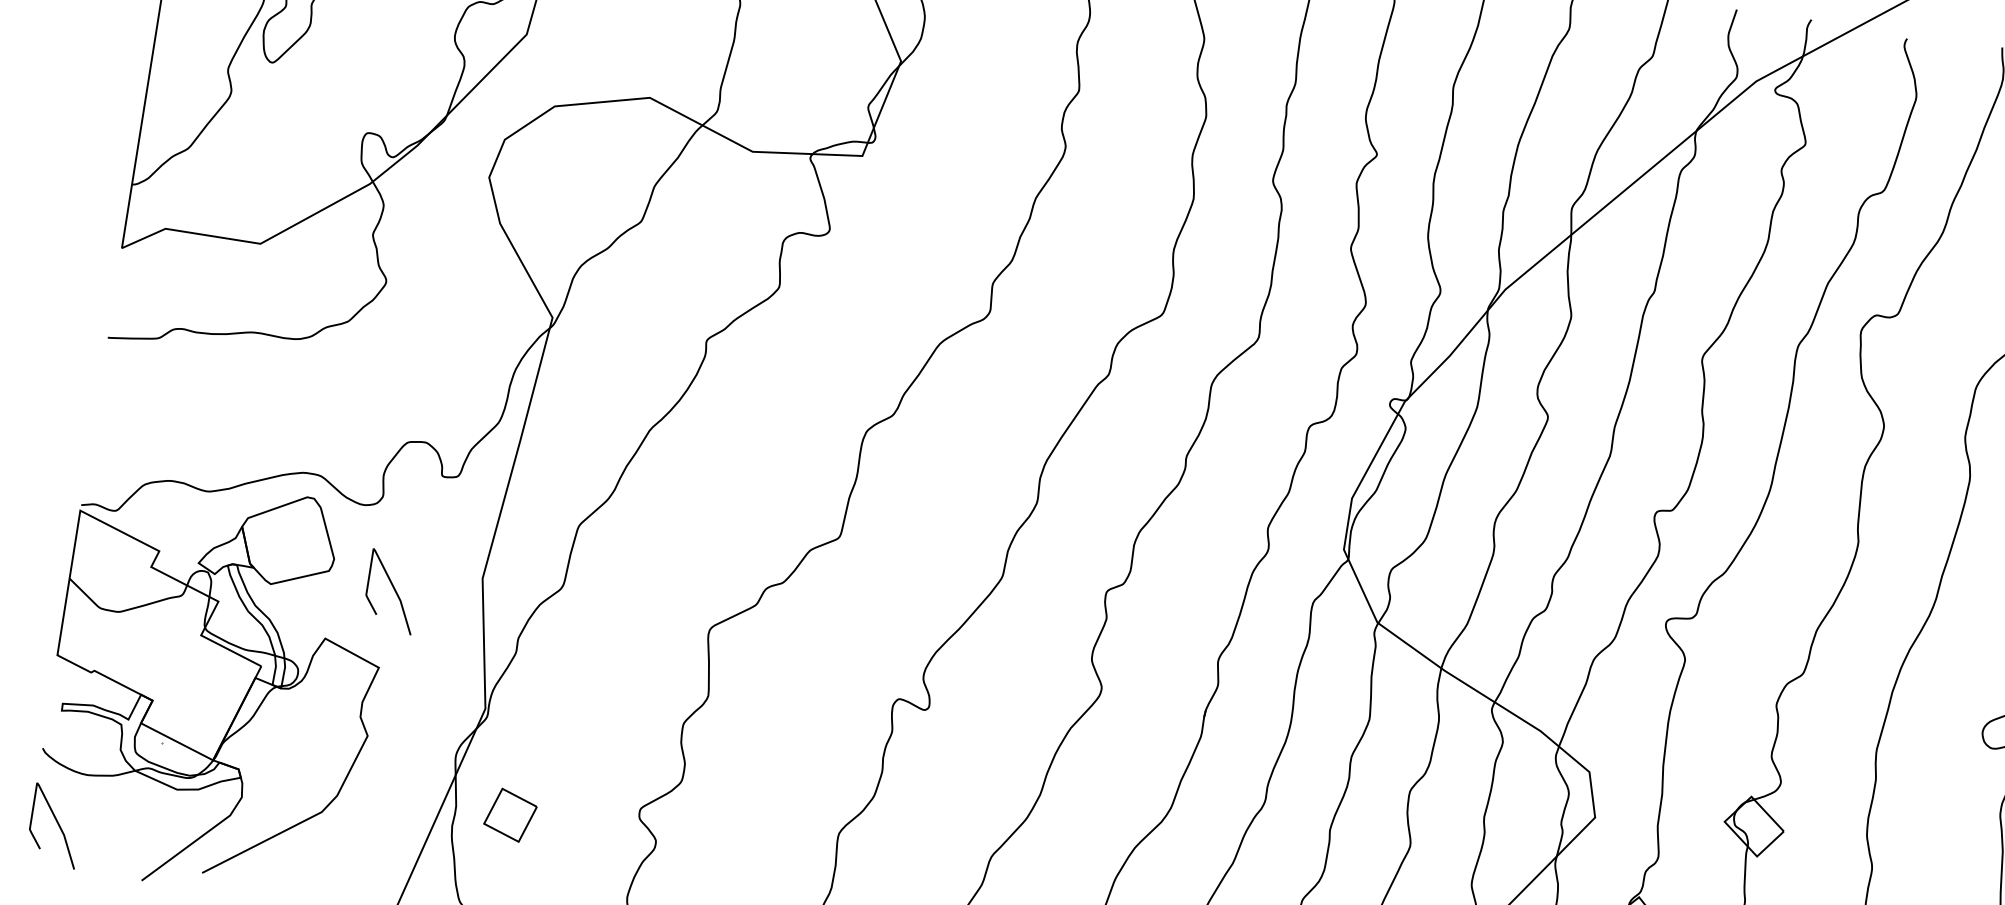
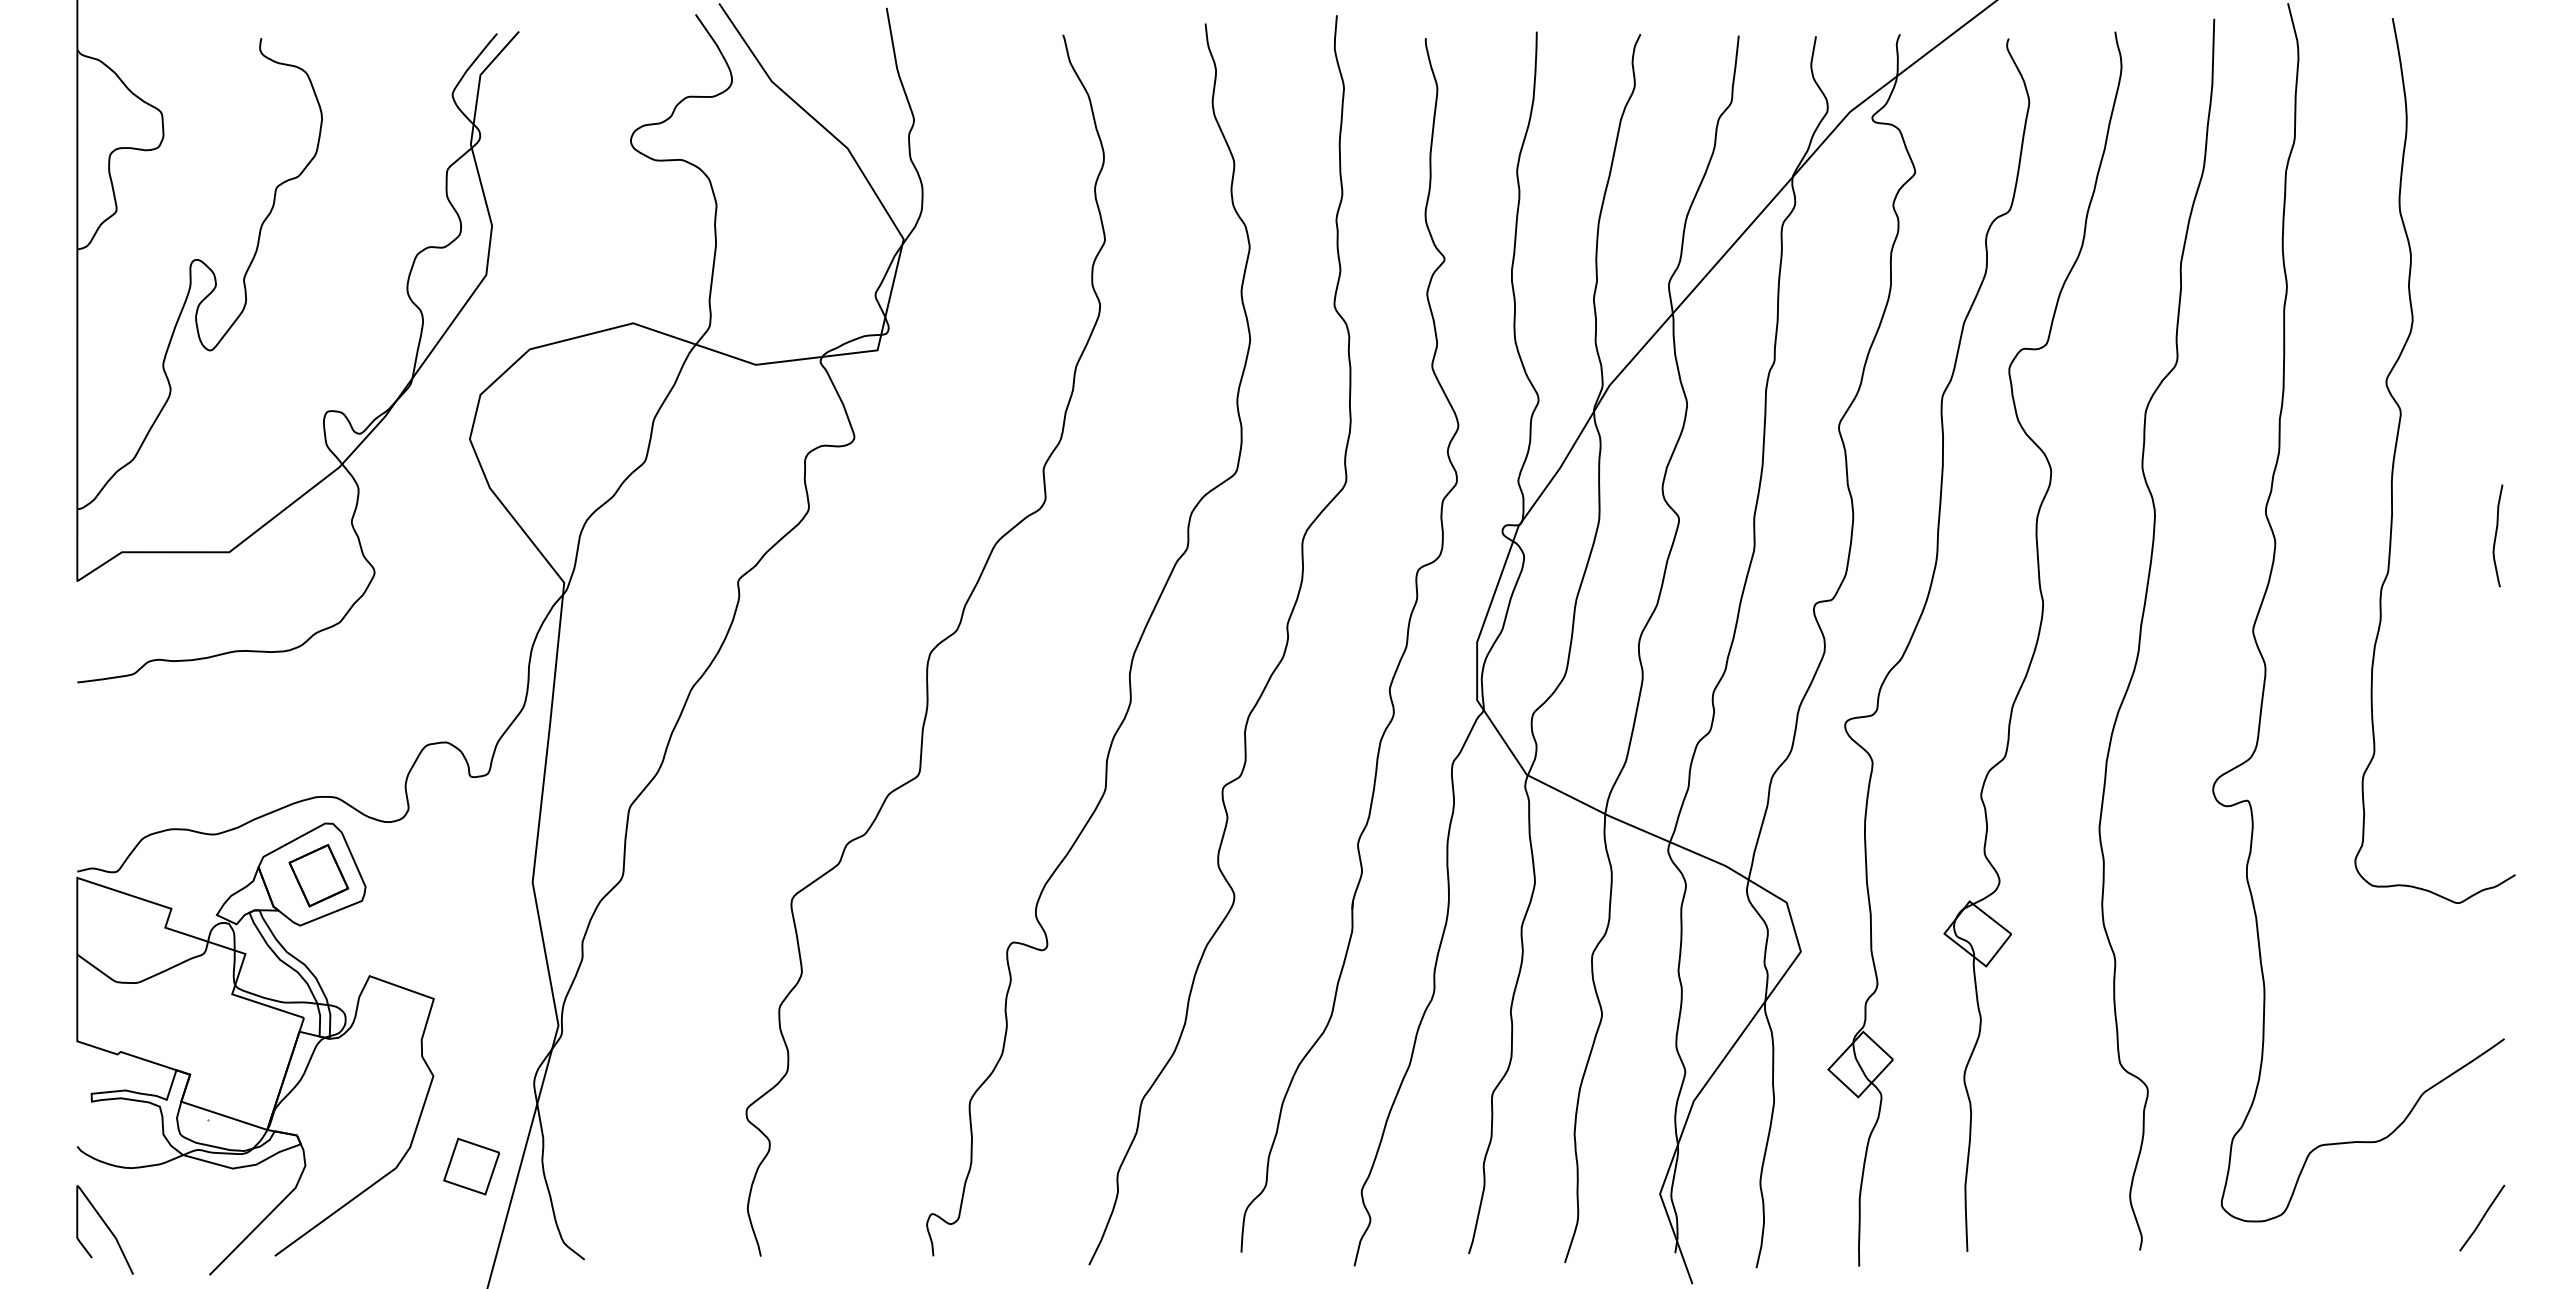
part: (294, 542) -> (318, 875), added
curve: (394, 590) -> (437, 911), removed
part: (510, 815) -> (471, 1166), moved

